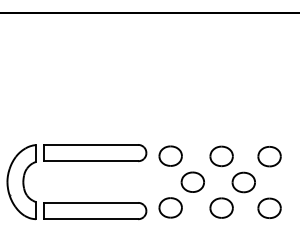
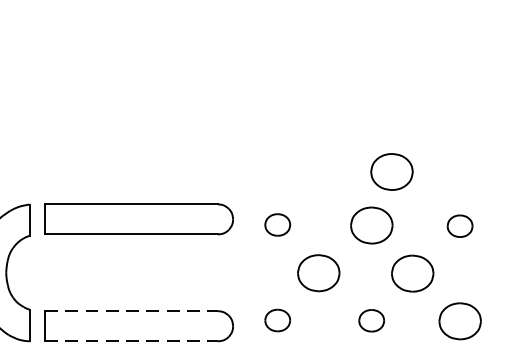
part: (232, 126) -> (391, 170), added
part: (170, 155) -> (277, 223), size x0.6
part: (269, 156) -> (460, 225), size x0.6
line: (91, 202) -> (131, 310), solid -> dashed
part: (170, 207) -> (277, 319), size x0.6
part: (221, 207) -> (371, 319), size x0.6
line: (91, 219) -> (131, 341), solid -> dashed

